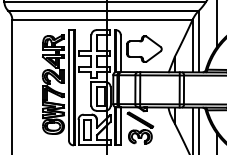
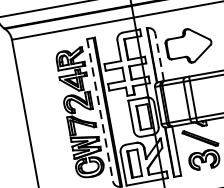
line: (120, 53) -> (159, 57), solid -> dashed
line: (68, 85) -> (99, 110), solid -> dashed

